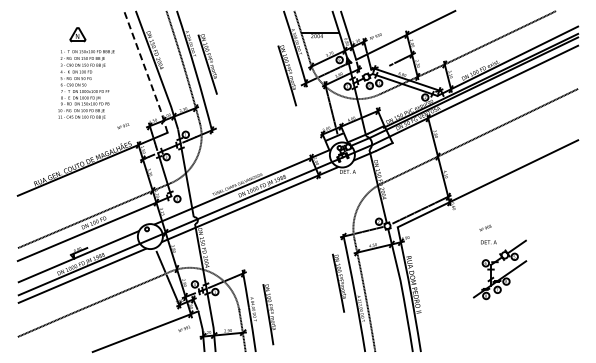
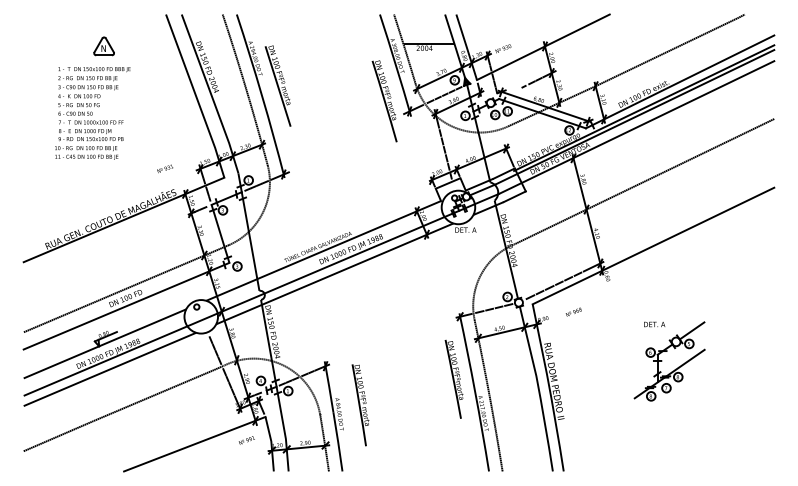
line: (146, 72) -> (196, 96), dashed -> solid
text: (86, 84) -> (92, 113), moved
text: (485, 227) -> (573, 311), moved
part: (268, 314) -> (359, 405), moved

